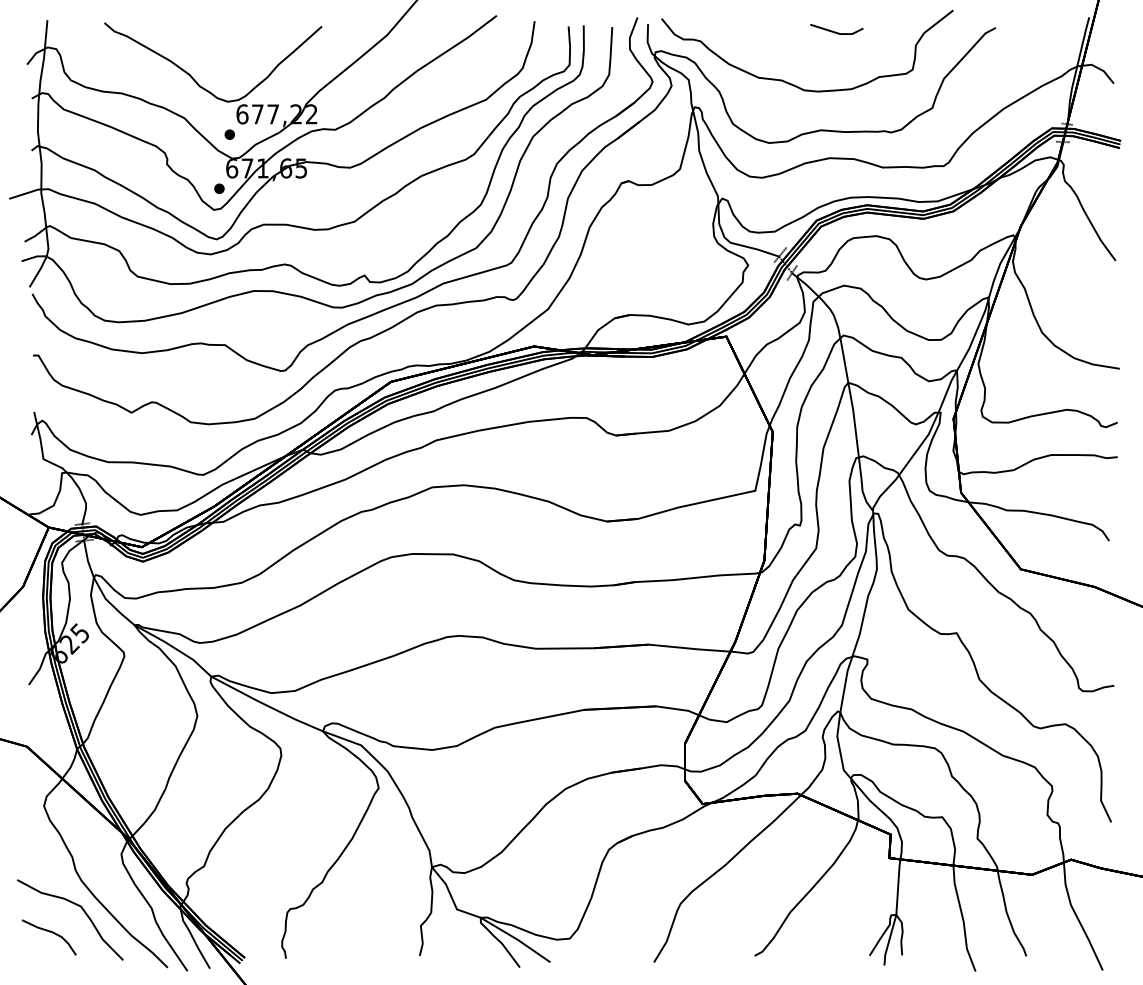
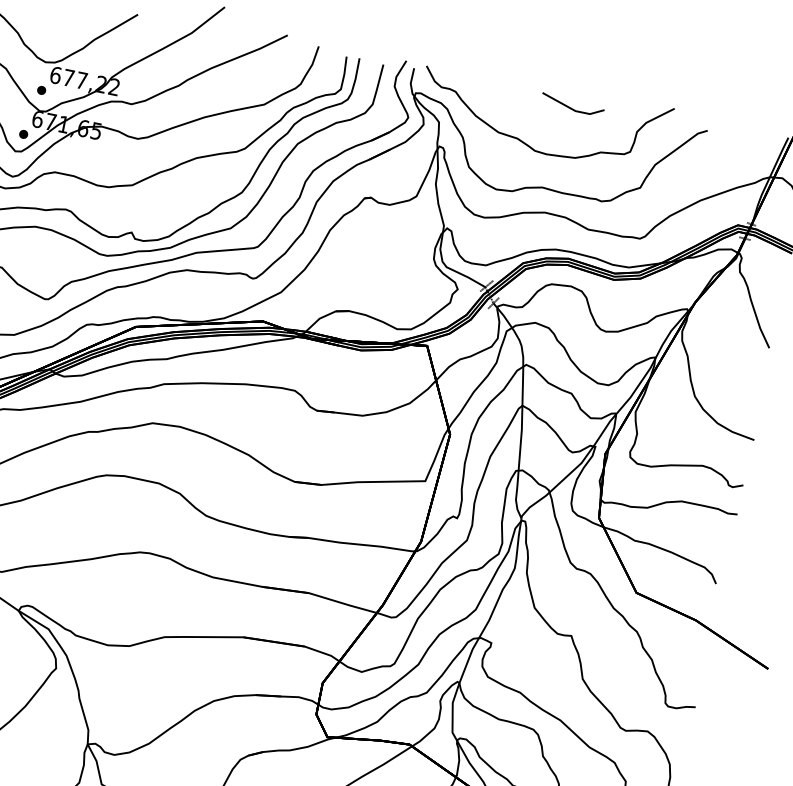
part: (836, 29) -> (572, 104), size x1.4

